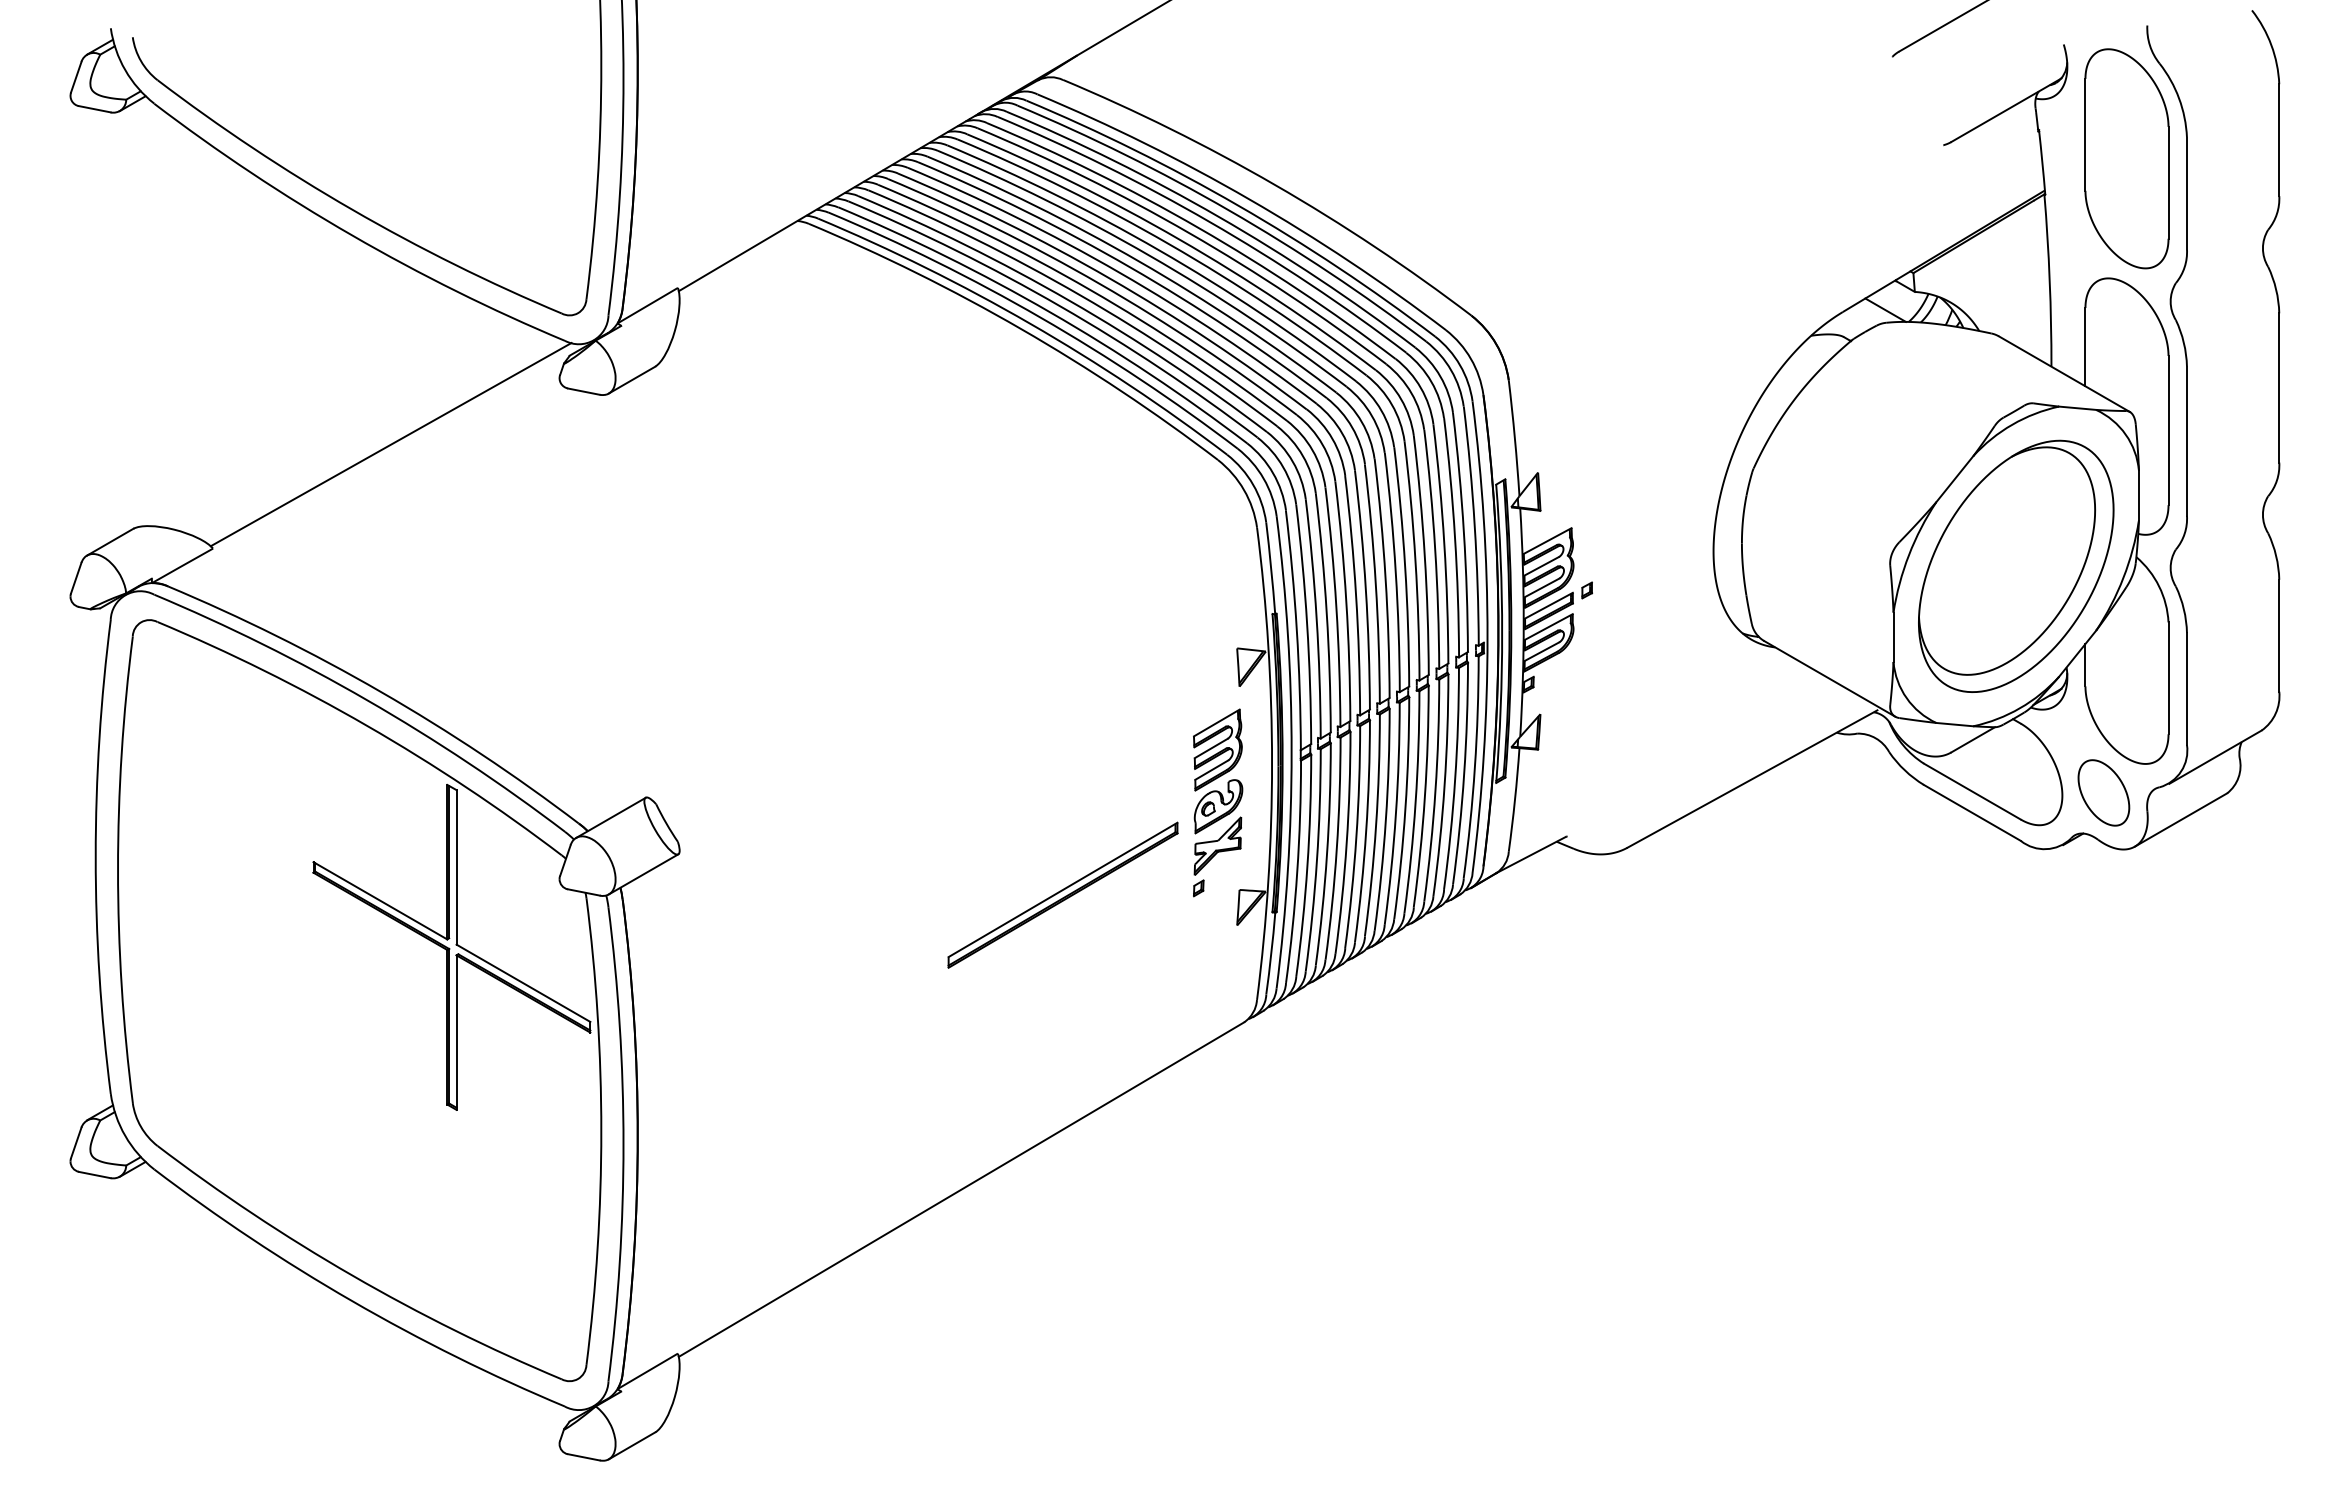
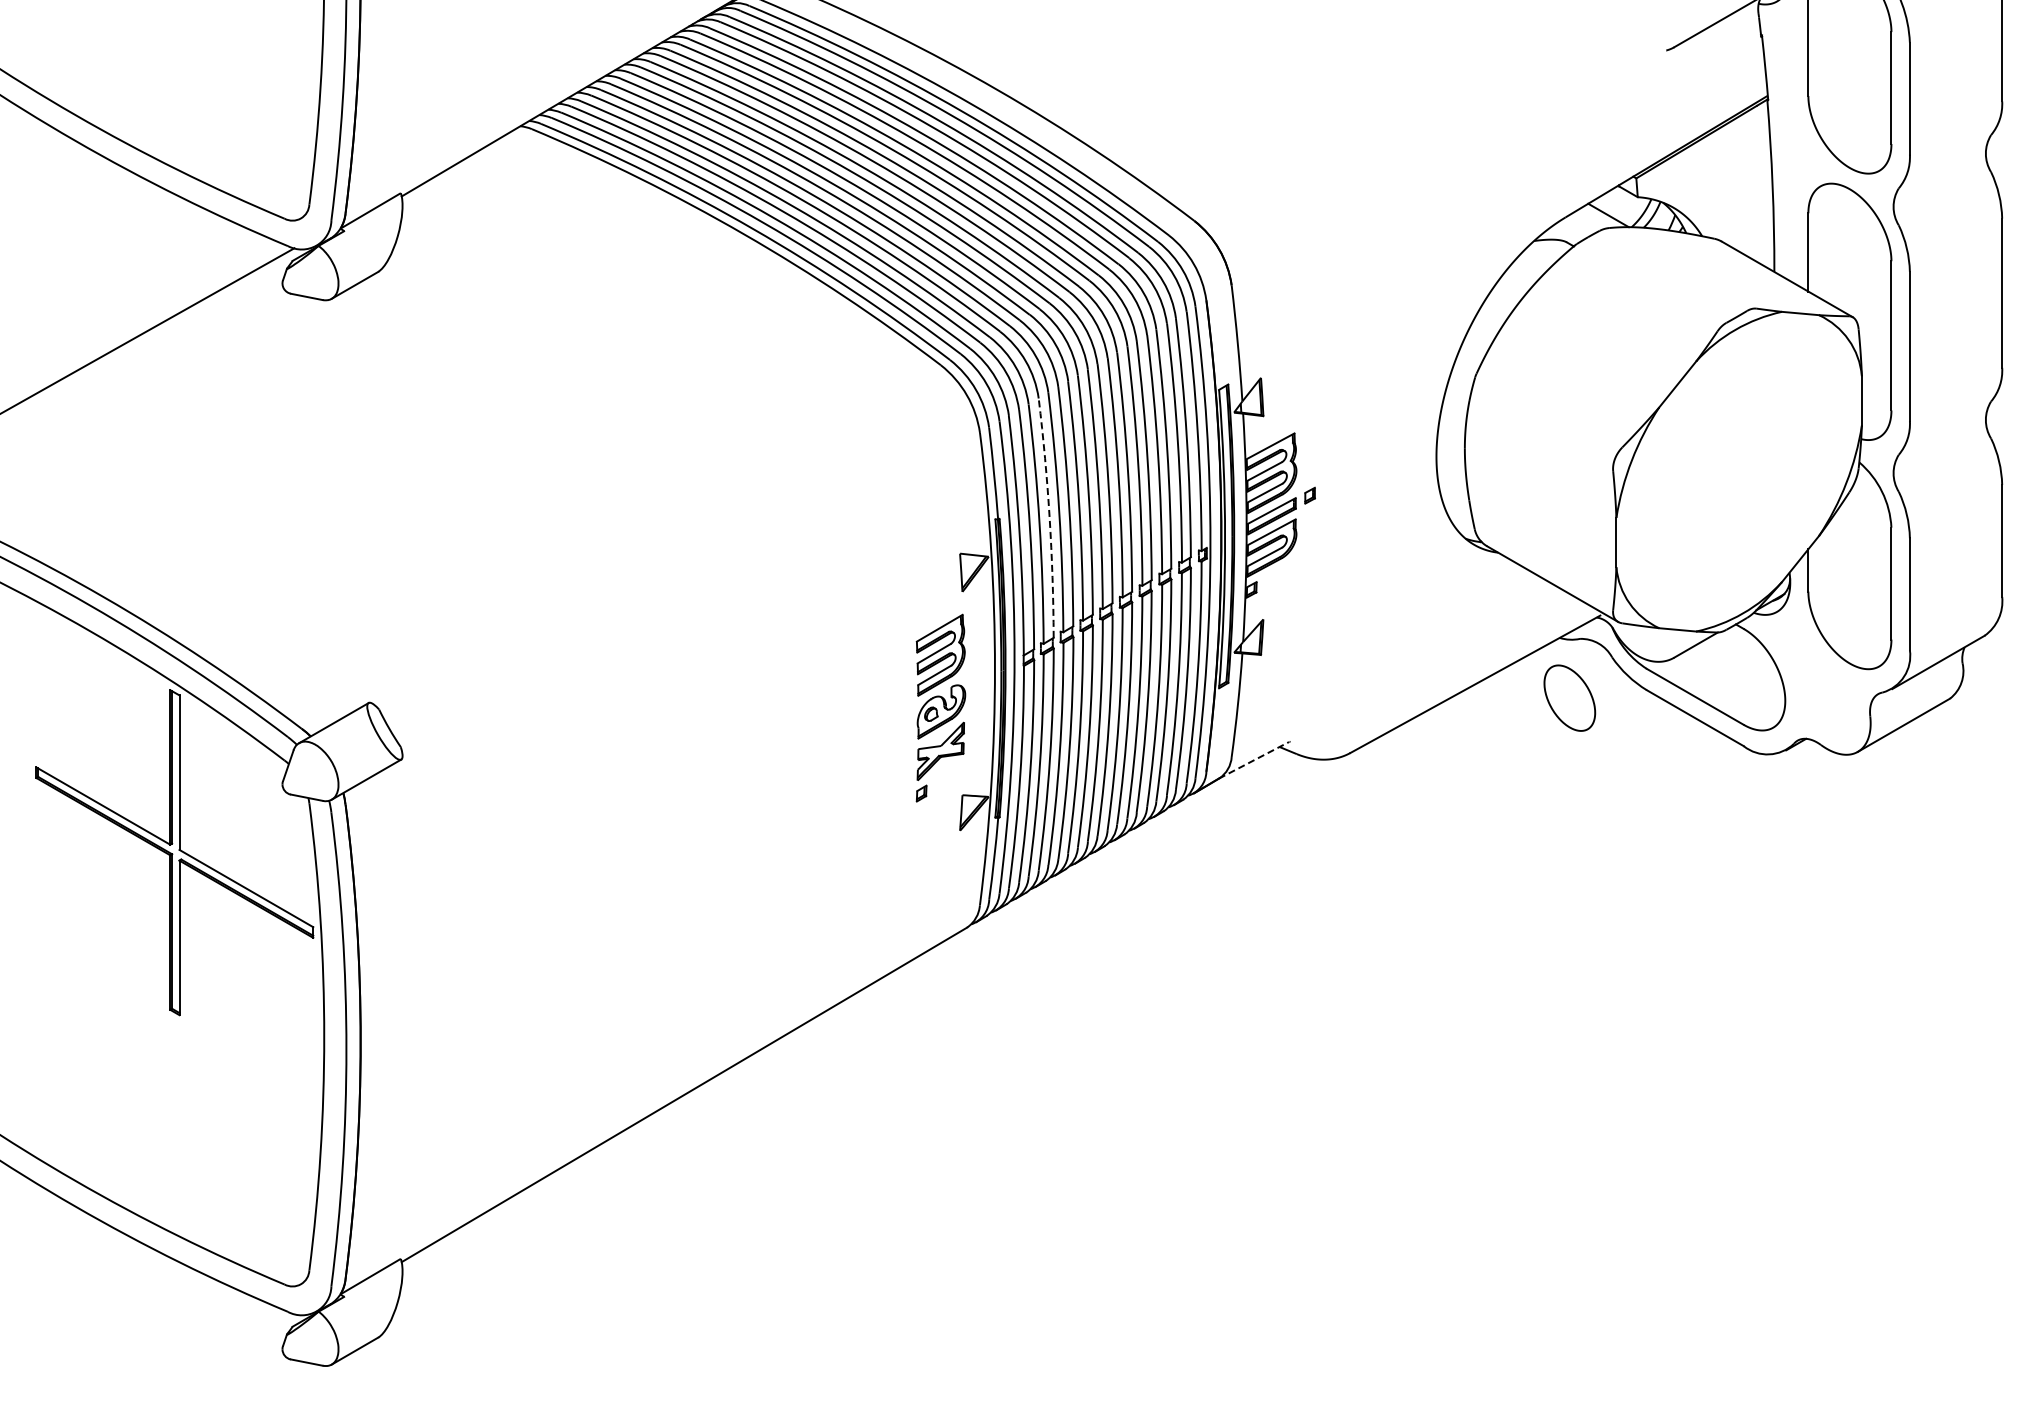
part: (2016, 565) -> (1739, 470), removed
arc: (1326, 612) -> (1049, 517), solid -> dashed
part: (2103, 792) -> (1569, 697), moved
line: (1531, 854) -> (1254, 759), solid -> dashed
part: (1062, 894) -> (785, 799), removed

